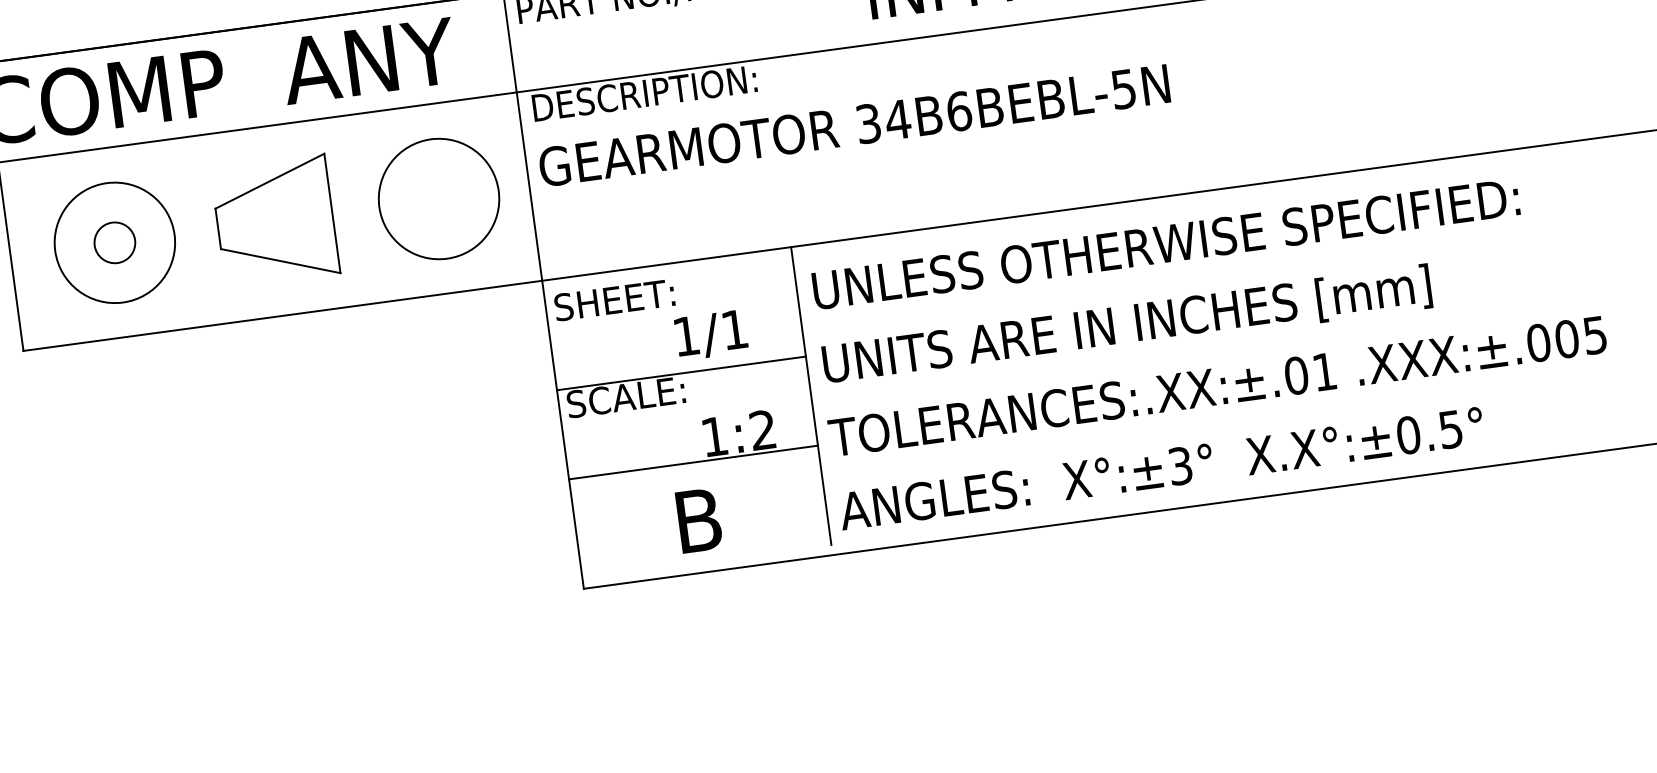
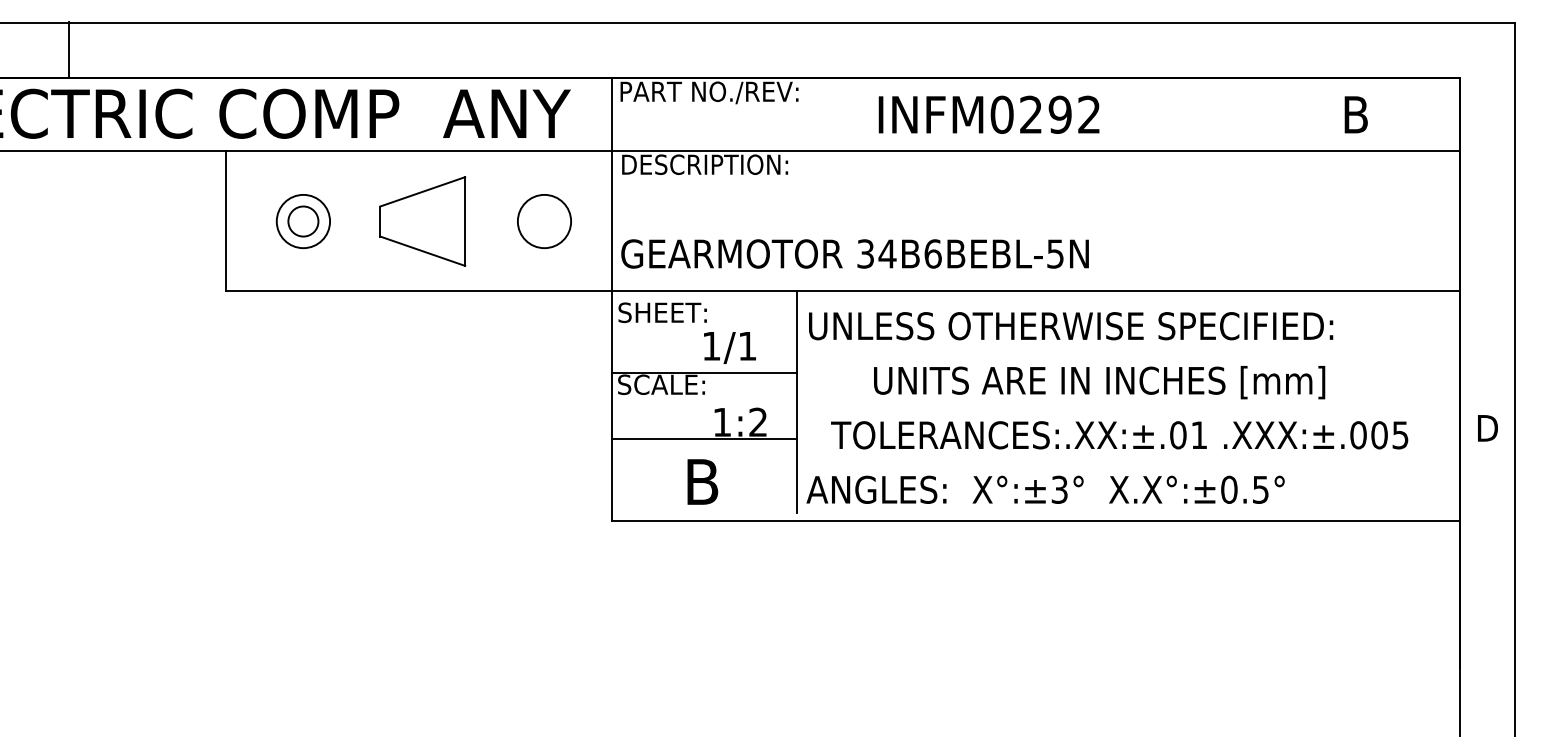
text: (853, 125) -> (854, 253), moved
circle: (439, 198) -> (544, 221), size x0.6
circle: (114, 242) -> (303, 221), size x0.6
text: (1127, 326) -> (1099, 382), moved
text: (1217, 386) -> (1119, 435), moved

